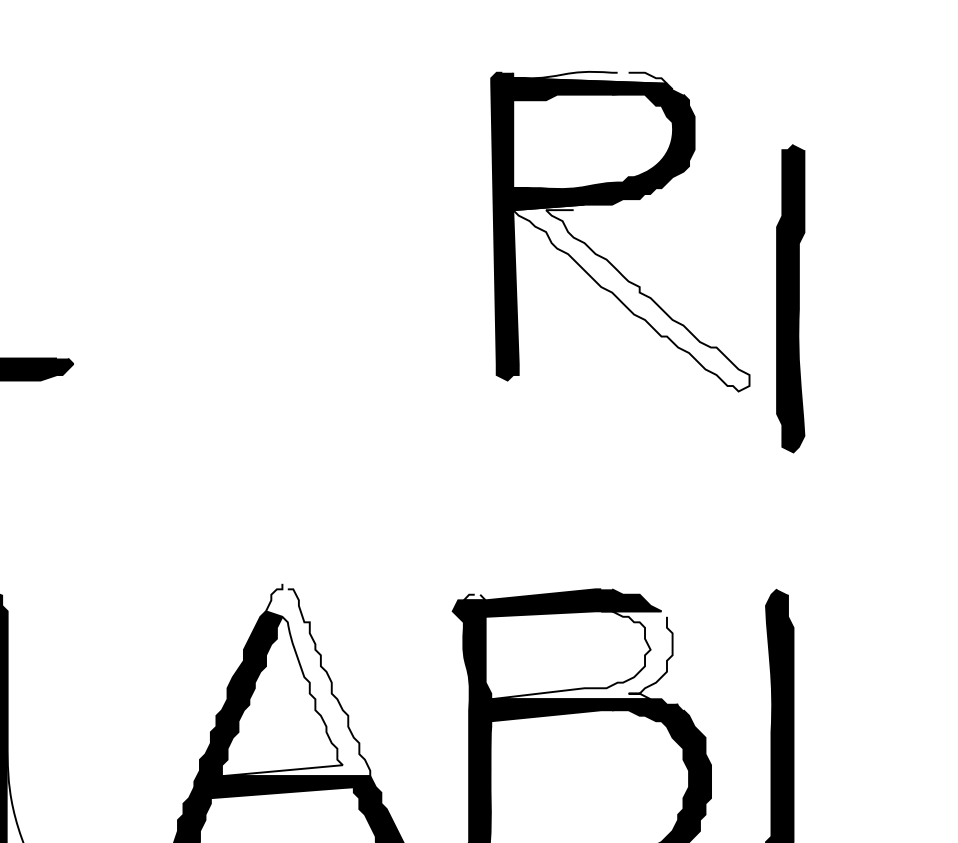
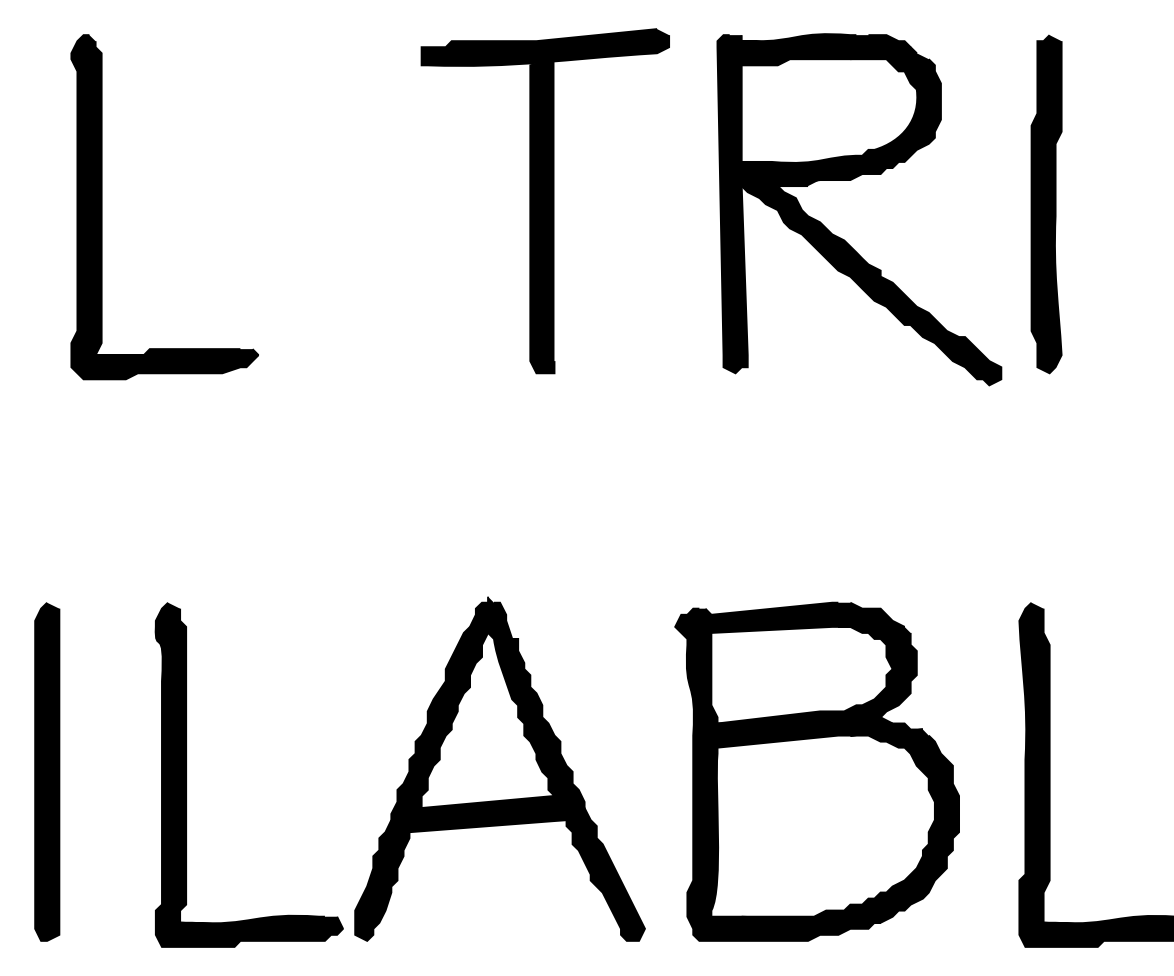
fill: (589, 77) -> (825, 40), added
part: (333, 224) -> (544, 201), added
fill: (631, 297) -> (871, 282), added
part: (790, 298) -> (1046, 204), moved
fill: (474, 597) -> (699, 611), added
fill: (581, 654) -> (816, 674), added
fill: (295, 680) -> (502, 702), added

